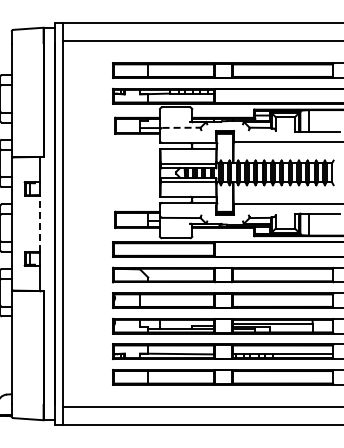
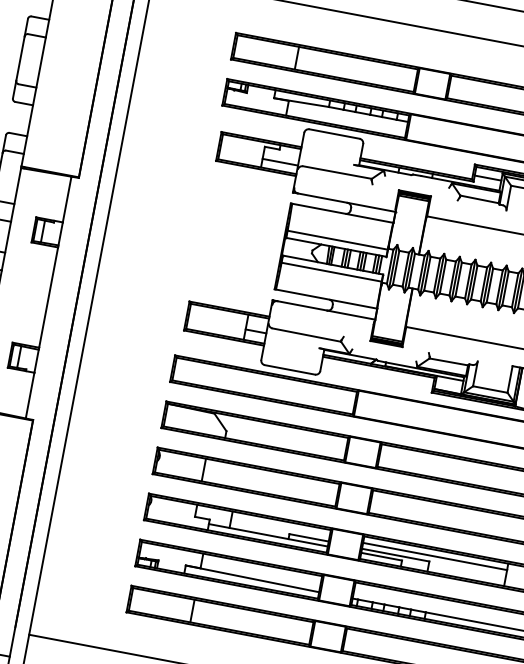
line: (182, 127) -> (339, 172), dashed -> solid
line: (39, 223) -> (48, 296), dashed -> solid

